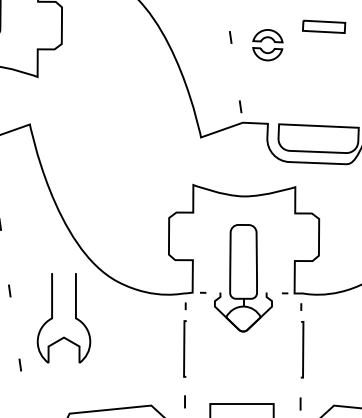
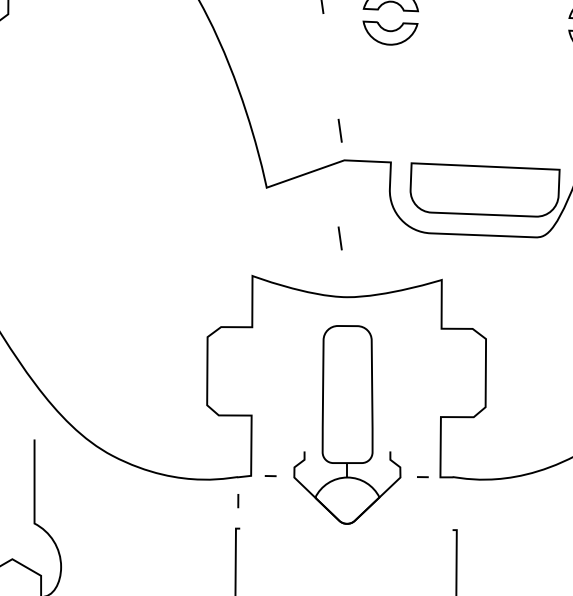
line: (240, 164) -> (340, 237), added
part: (243, 278) -> (347, 425), moved
part: (301, 306) -> (453, 501), removed

